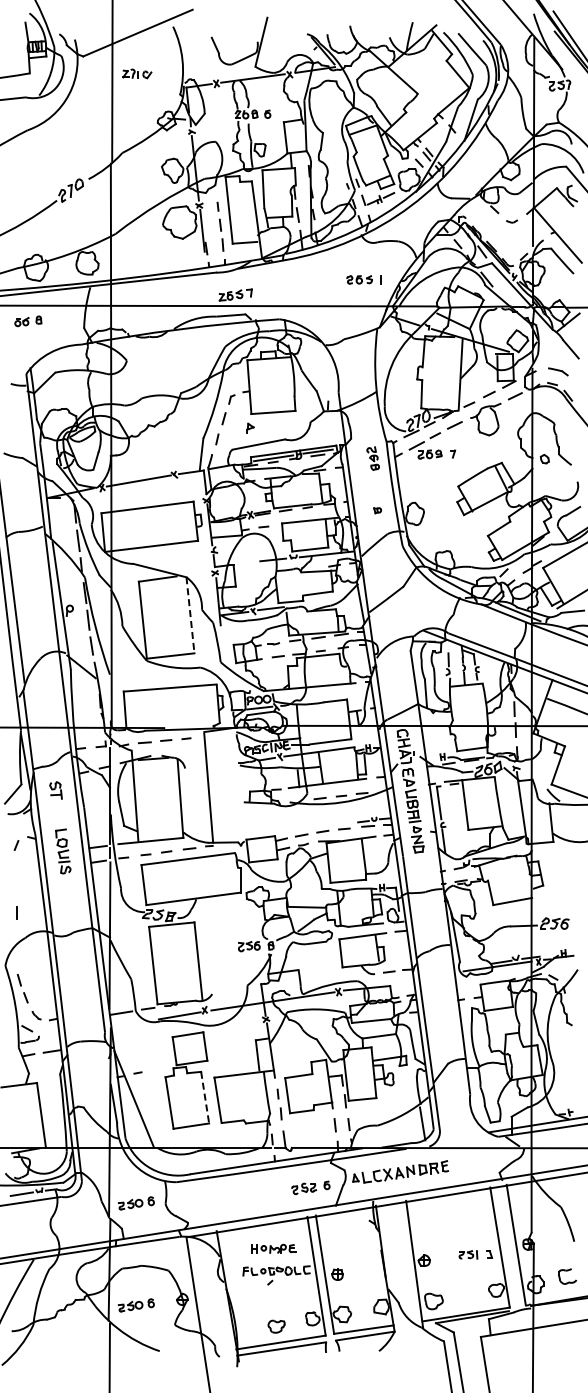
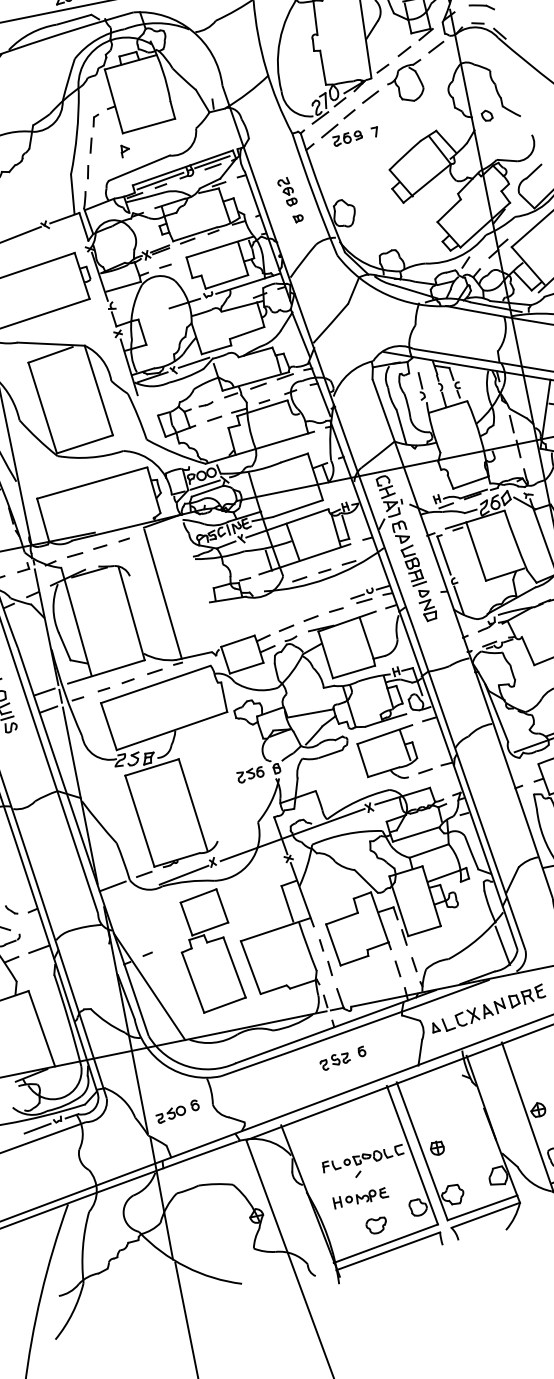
part: (372, 458) -> (286, 192), moved
line: (190, 615) -> (98, 390), dashed -> solid
line: (205, 1098) -> (235, 968), dashed -> solid
part: (310, 1187) -> (342, 1058), moved
part: (273, 1248) -> (360, 1197), moved
part: (136, 1305) -> (202, 1234), removed

